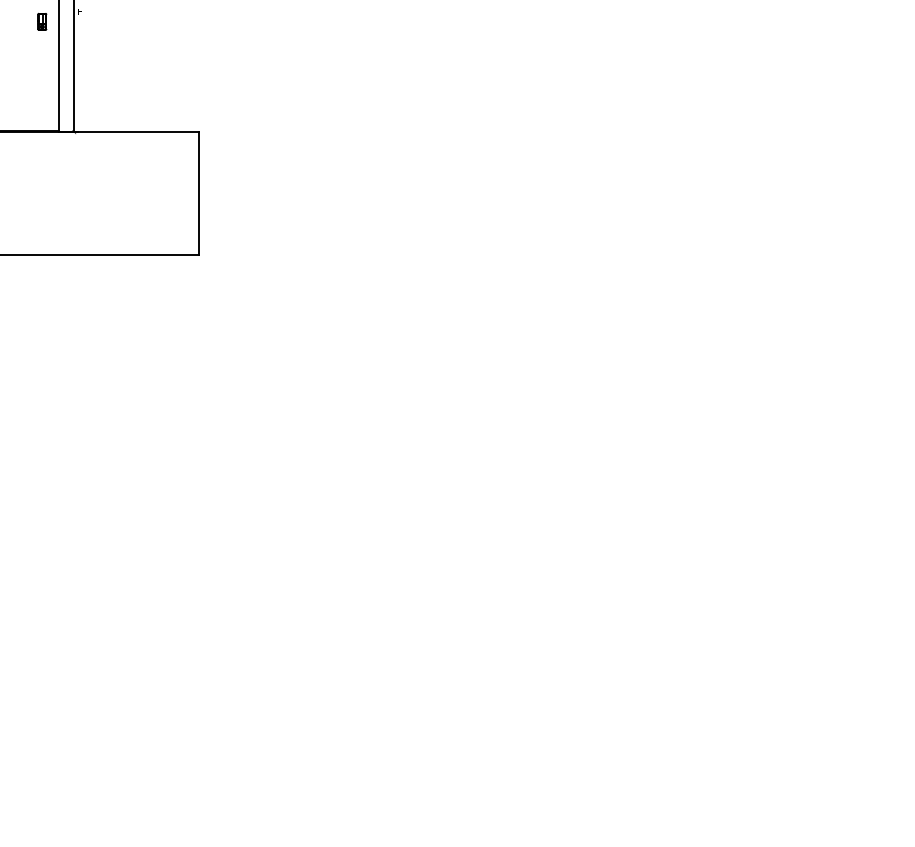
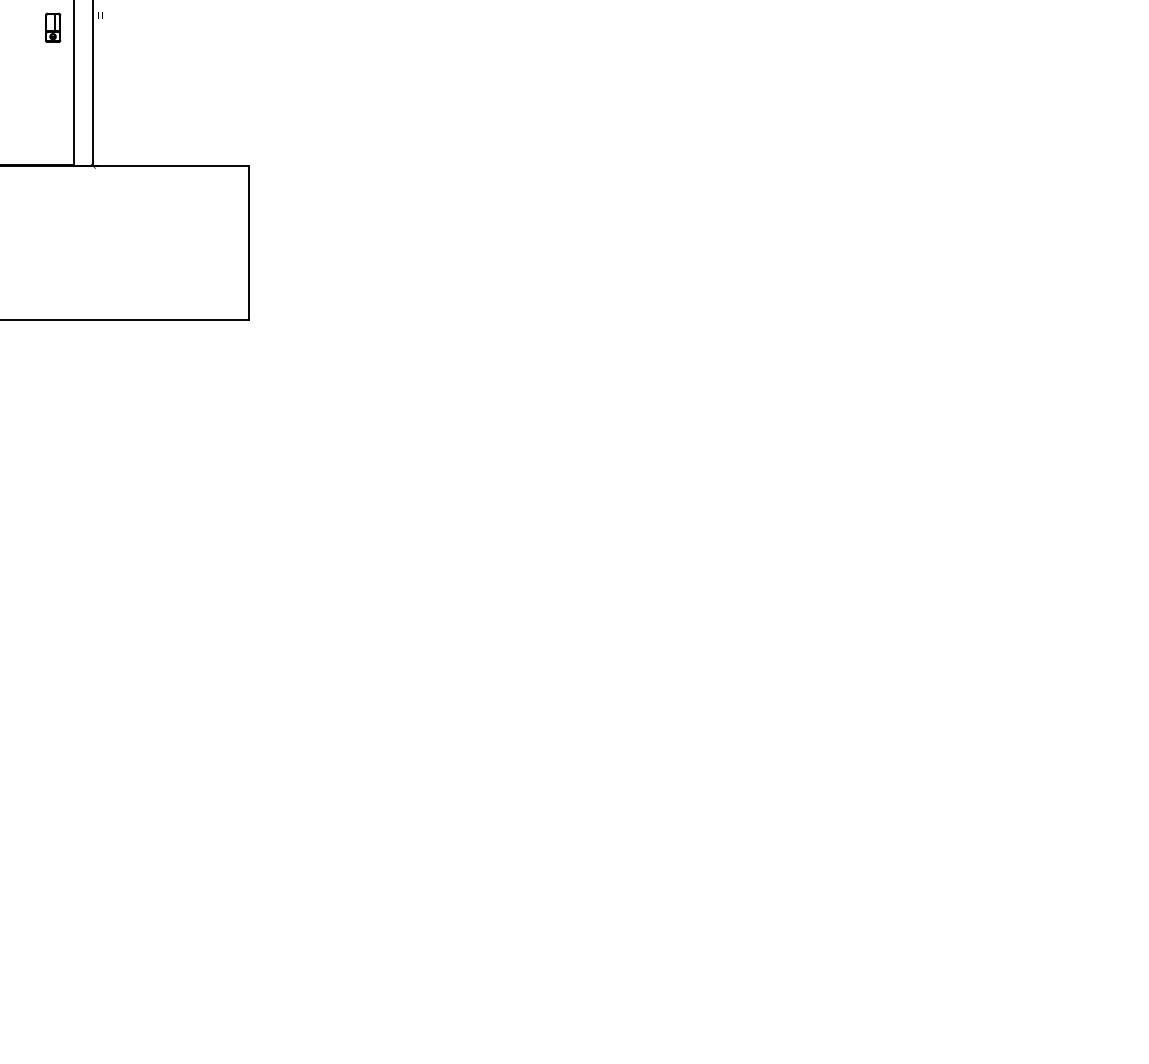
part: (42, 21) -> (53, 27), size x1.4

